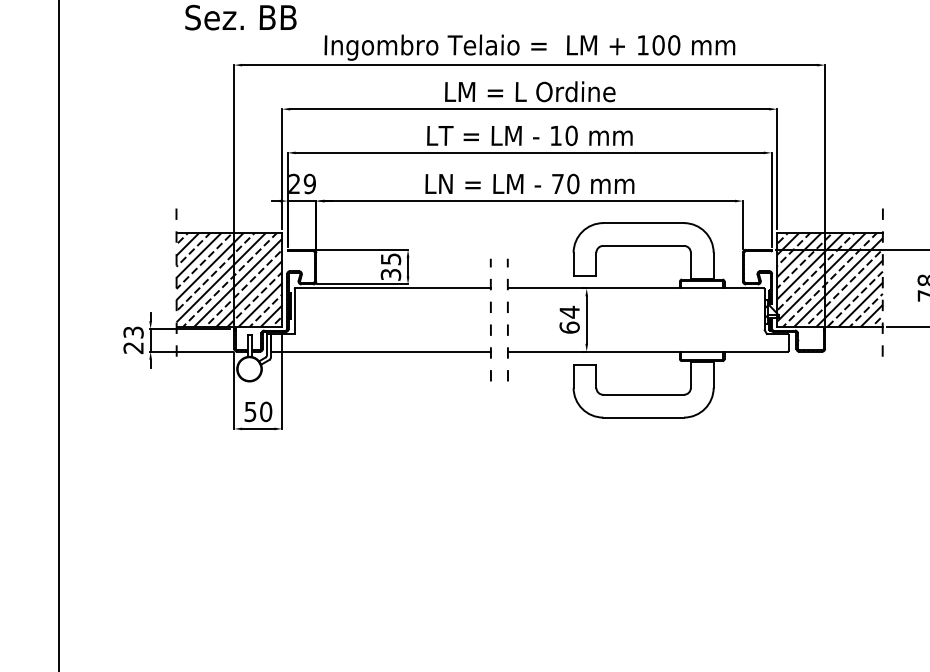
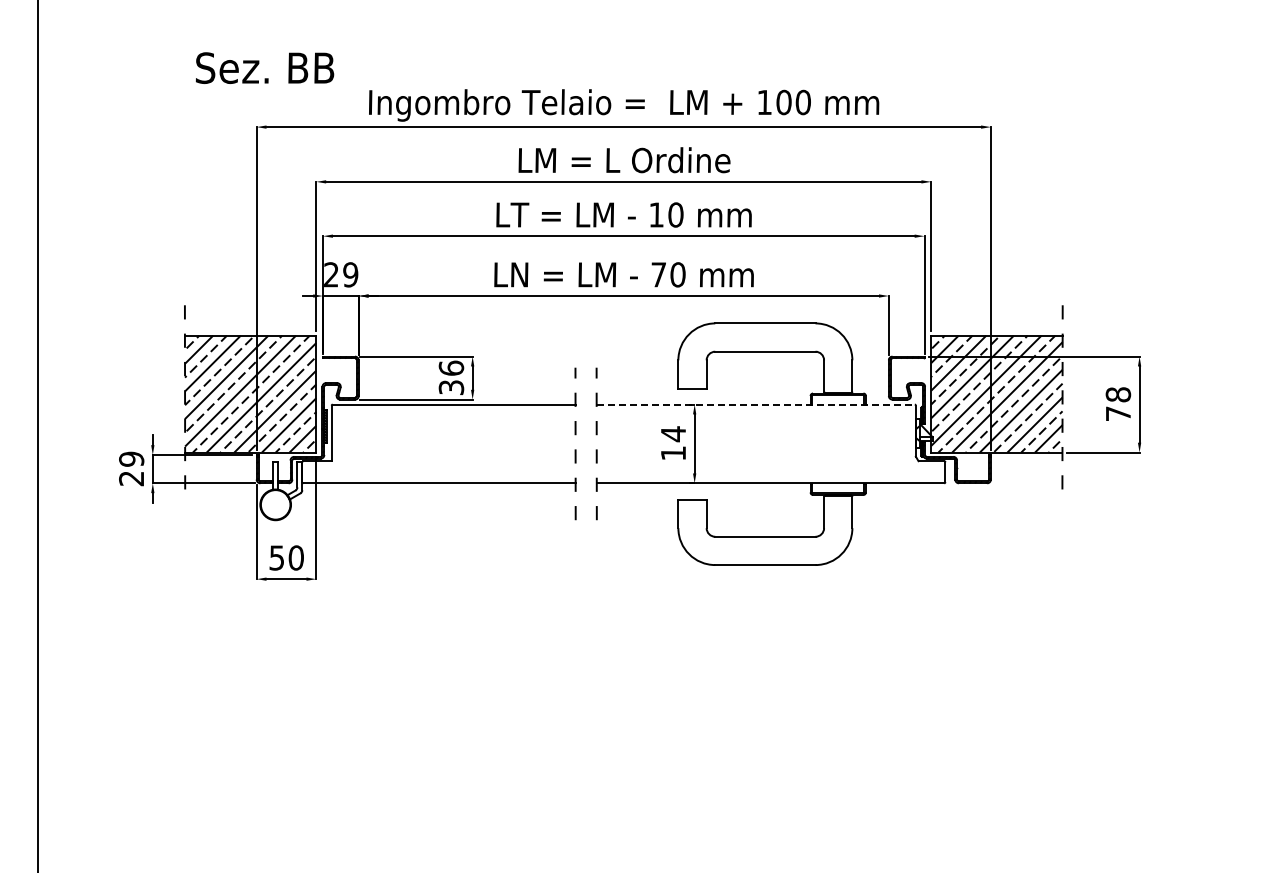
text: (391, 258) -> (451, 367), 35 -> 36
line: (636, 288) -> (756, 404), solid -> dashed
text: (569, 326) -> (673, 452), 64 -> 14
text: (133, 331) -> (131, 458), 23 -> 29

